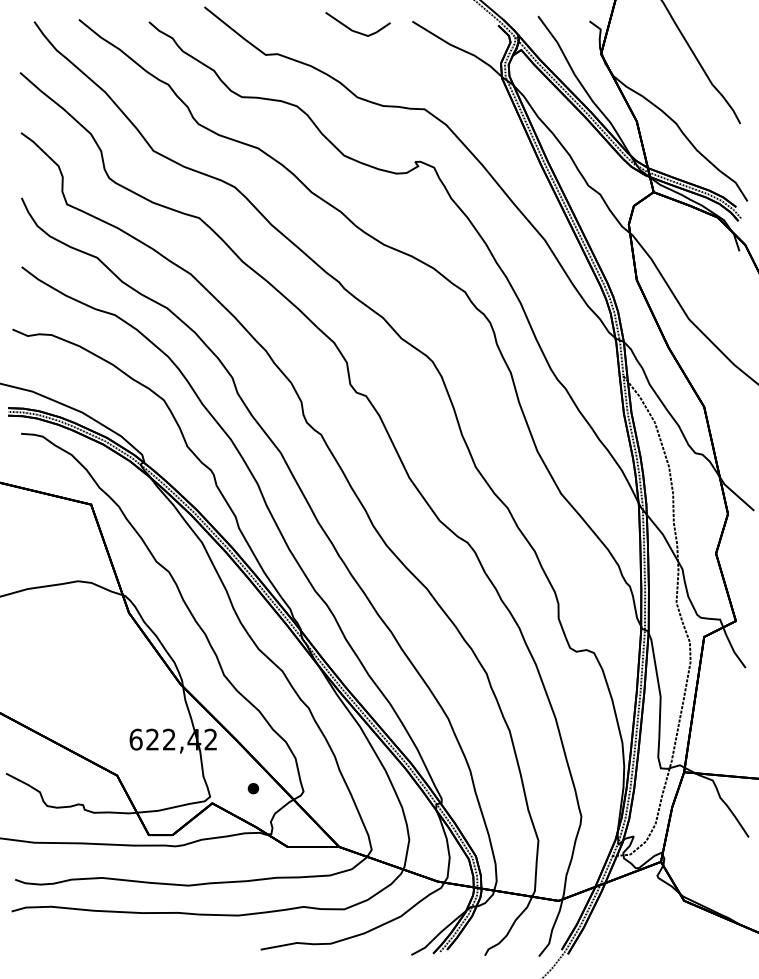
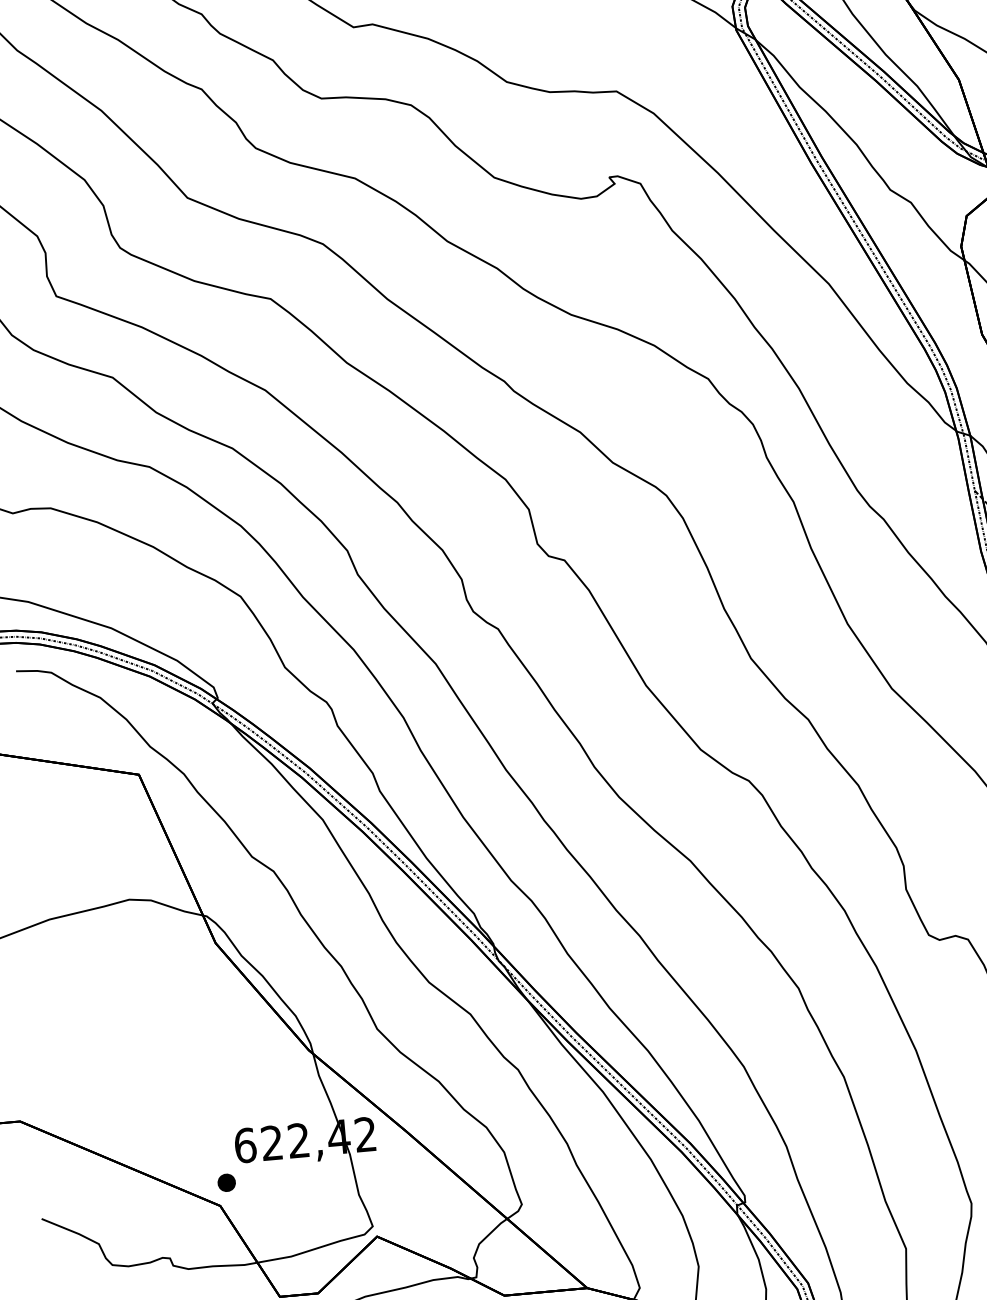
part: (252, 788) -> (225, 1182), moved

